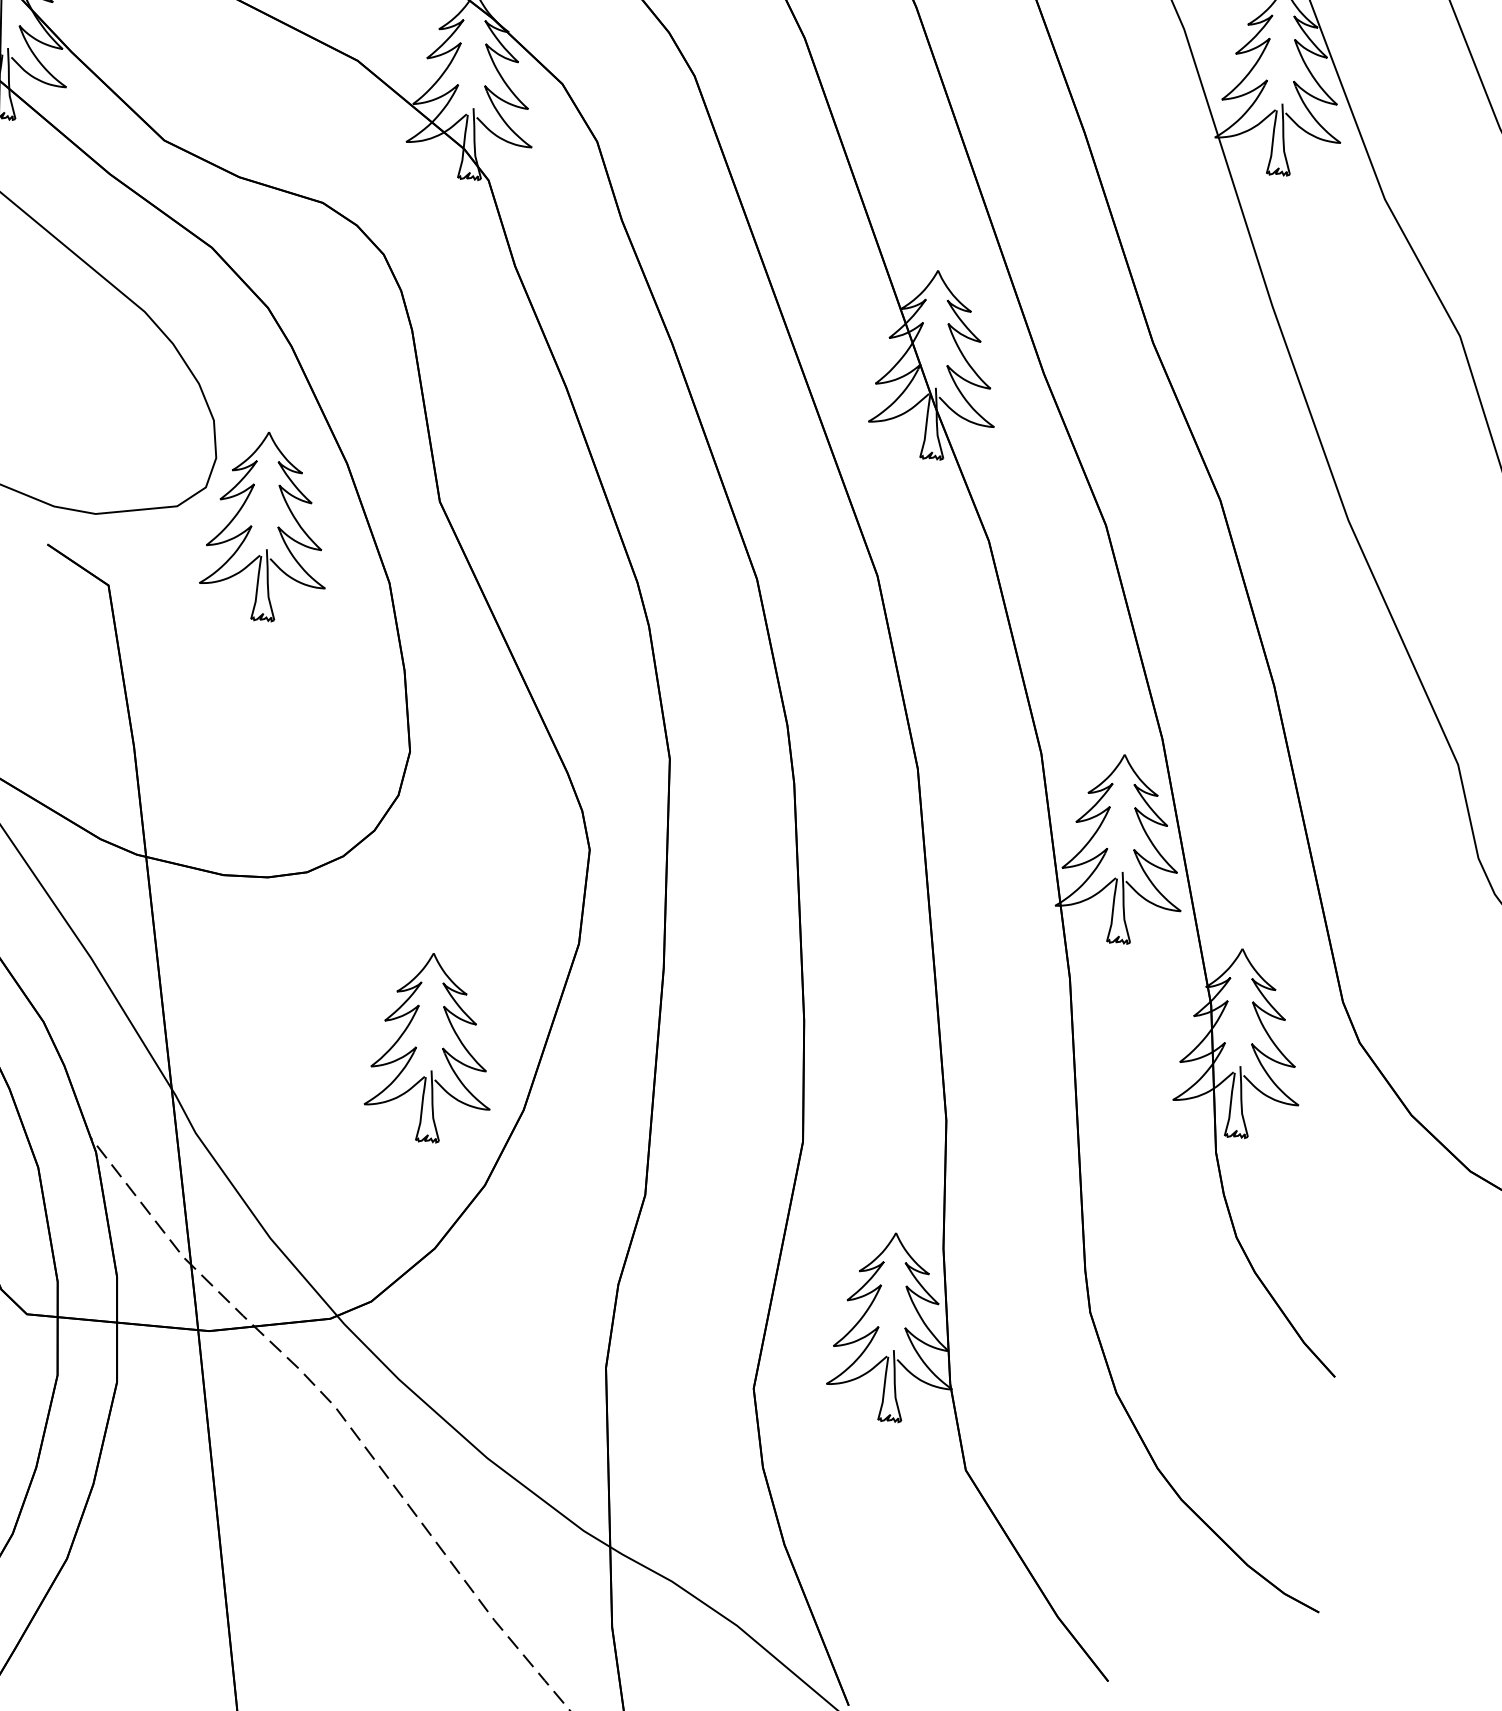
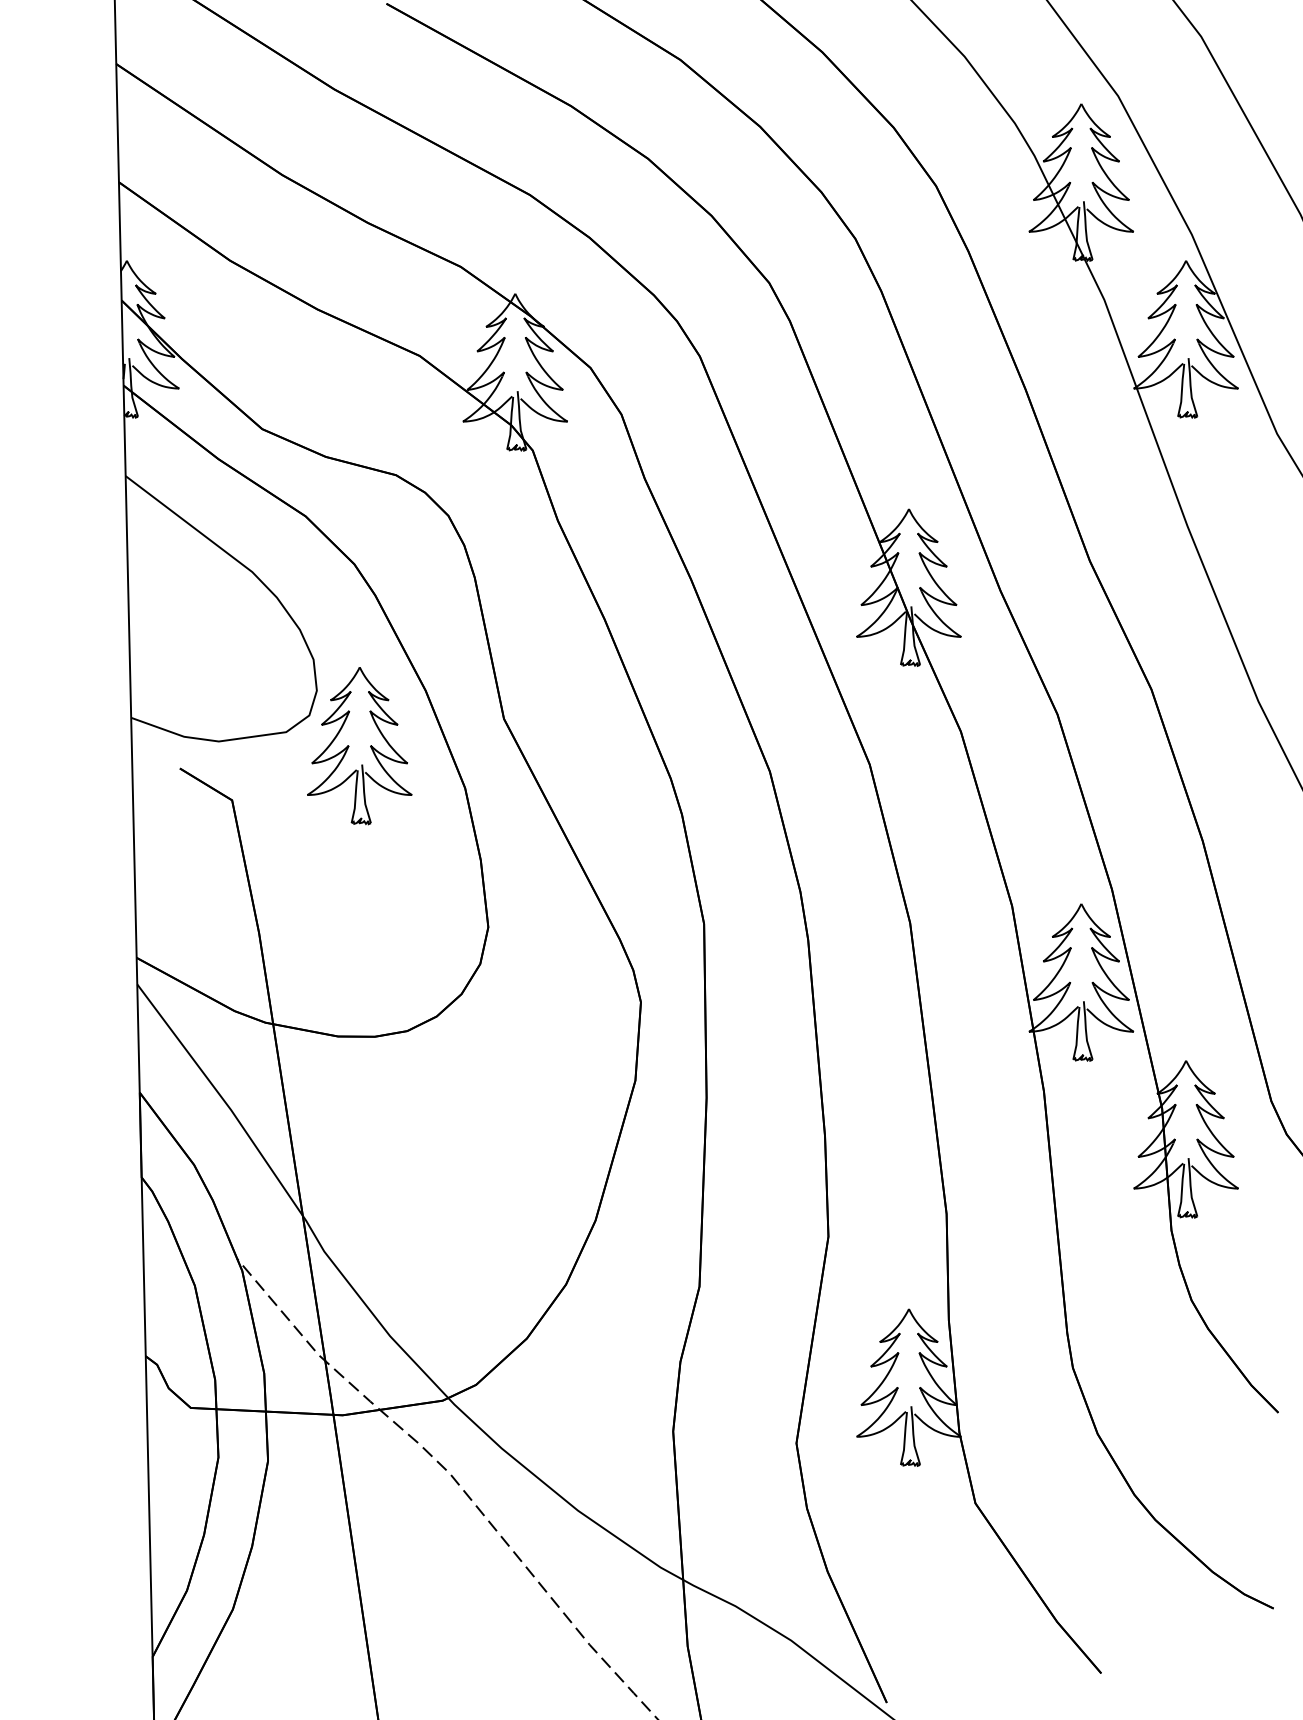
part: (428, 1048) -> (514, 1172), removed

